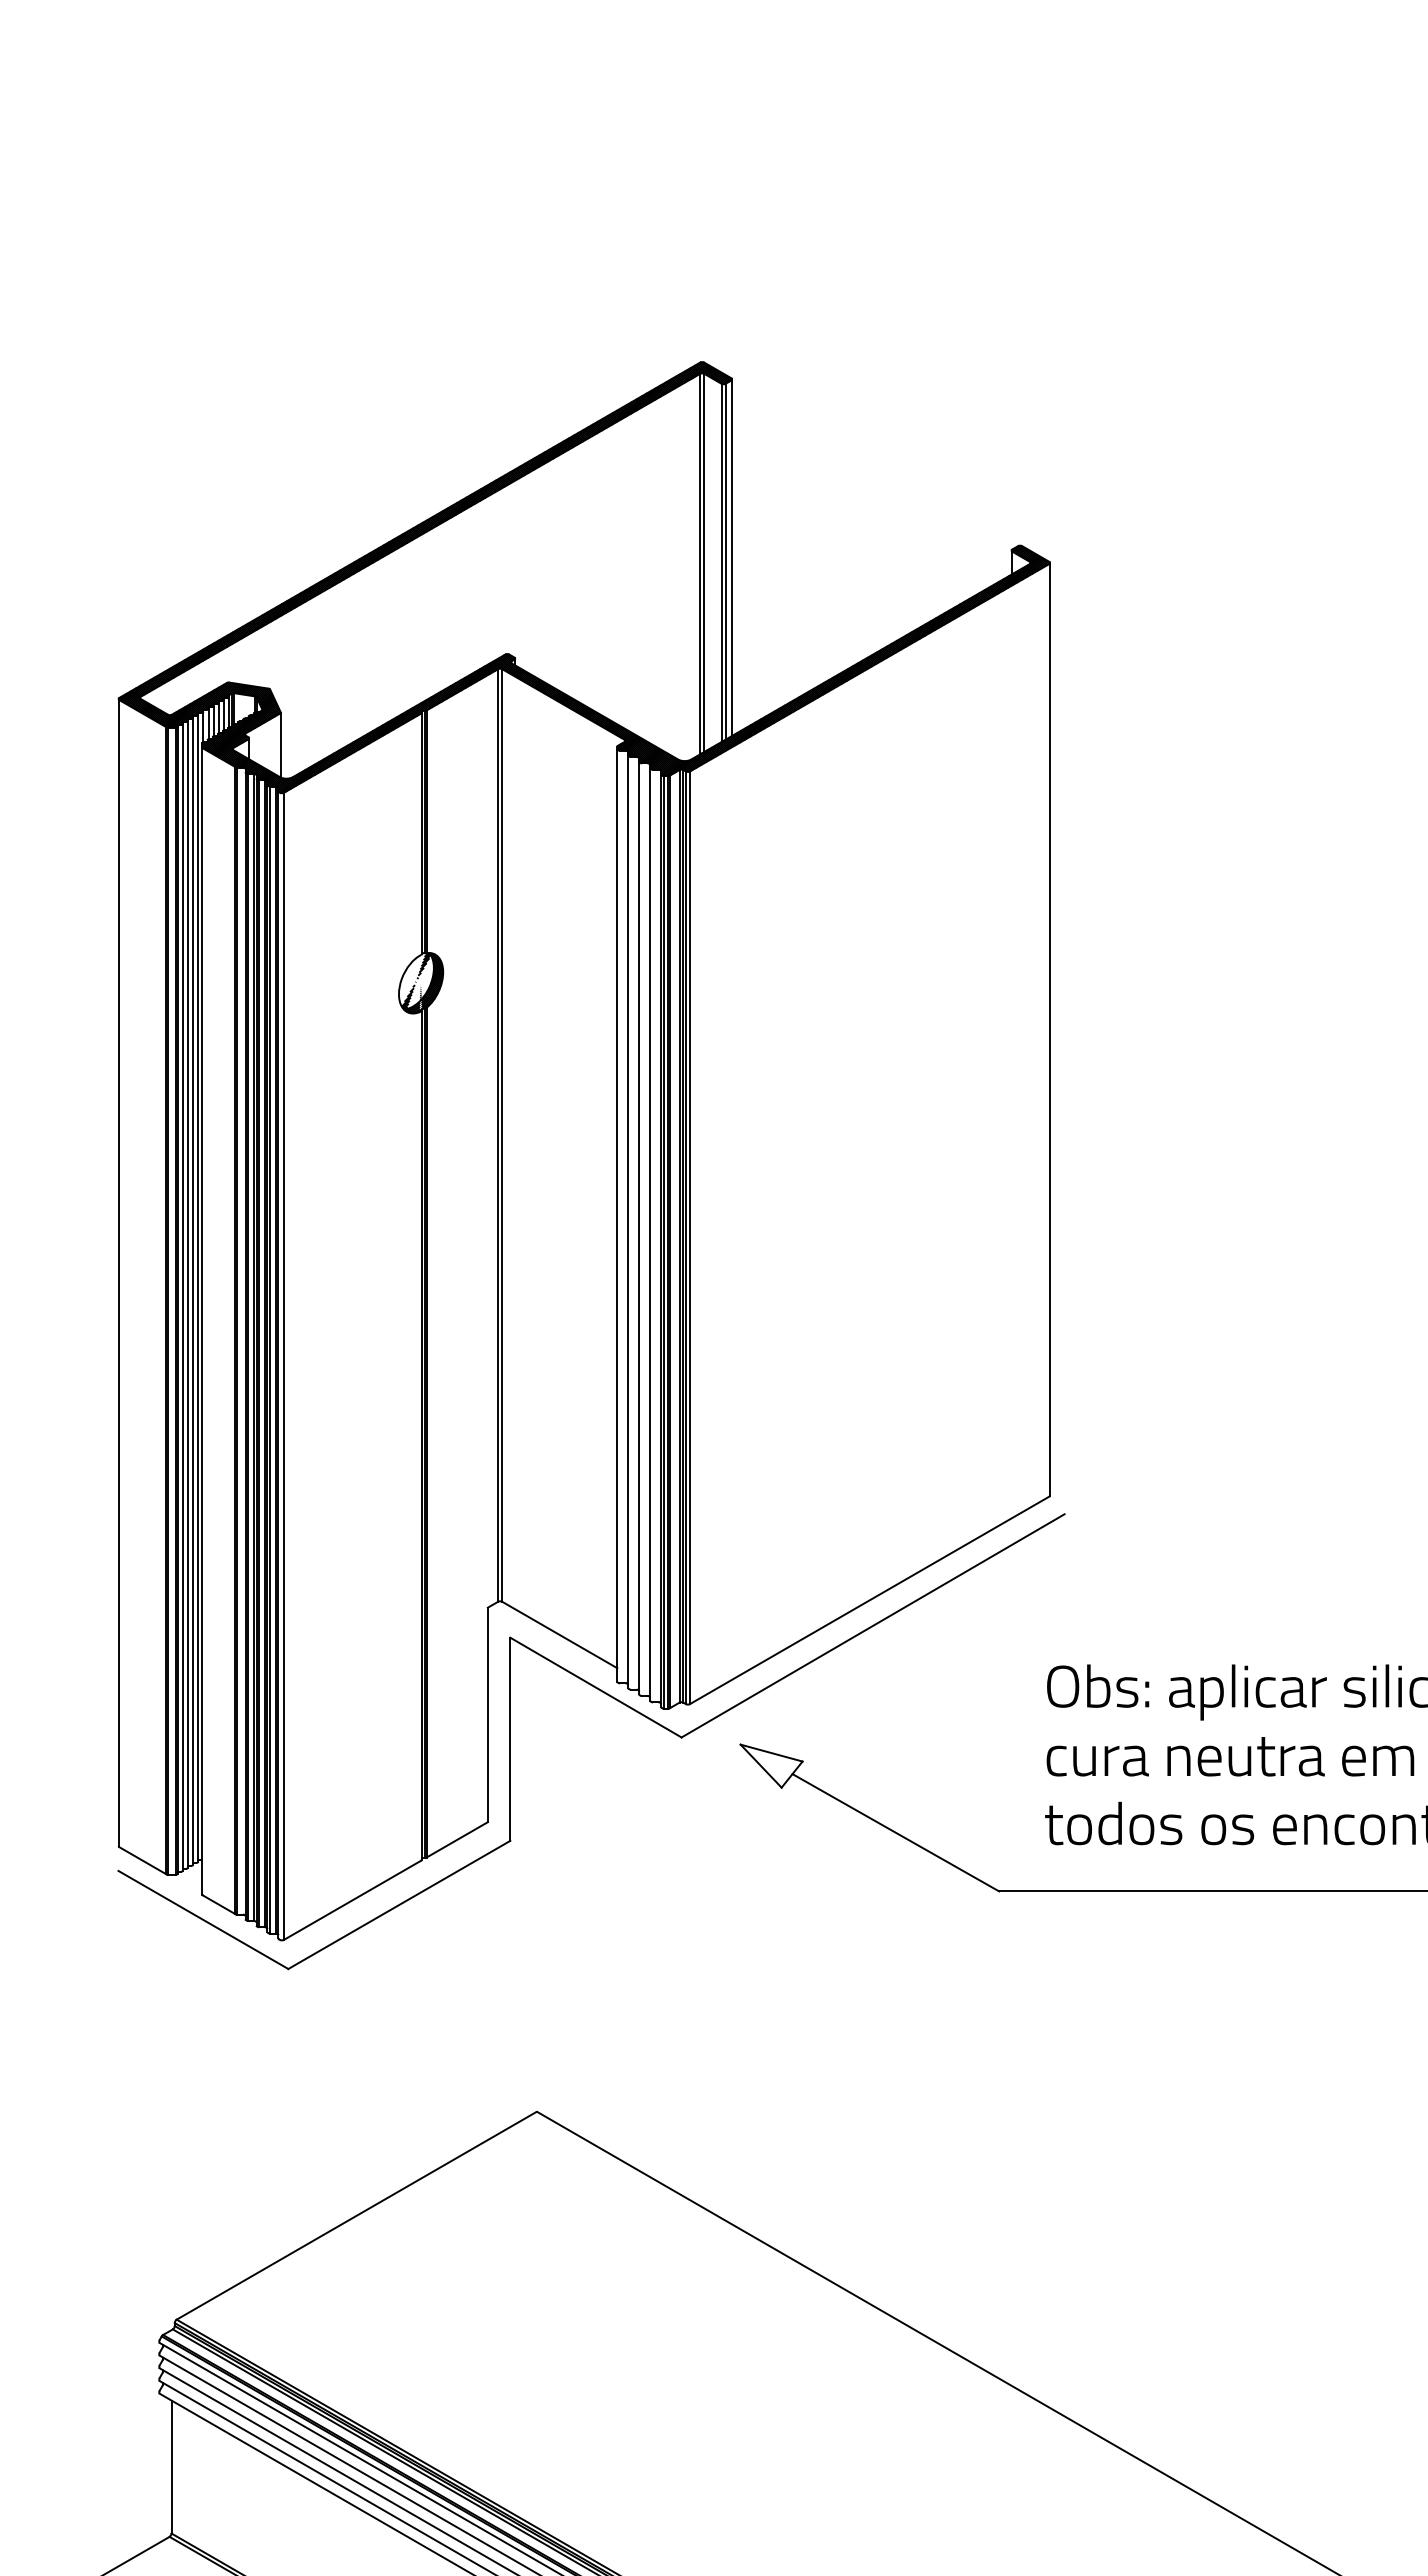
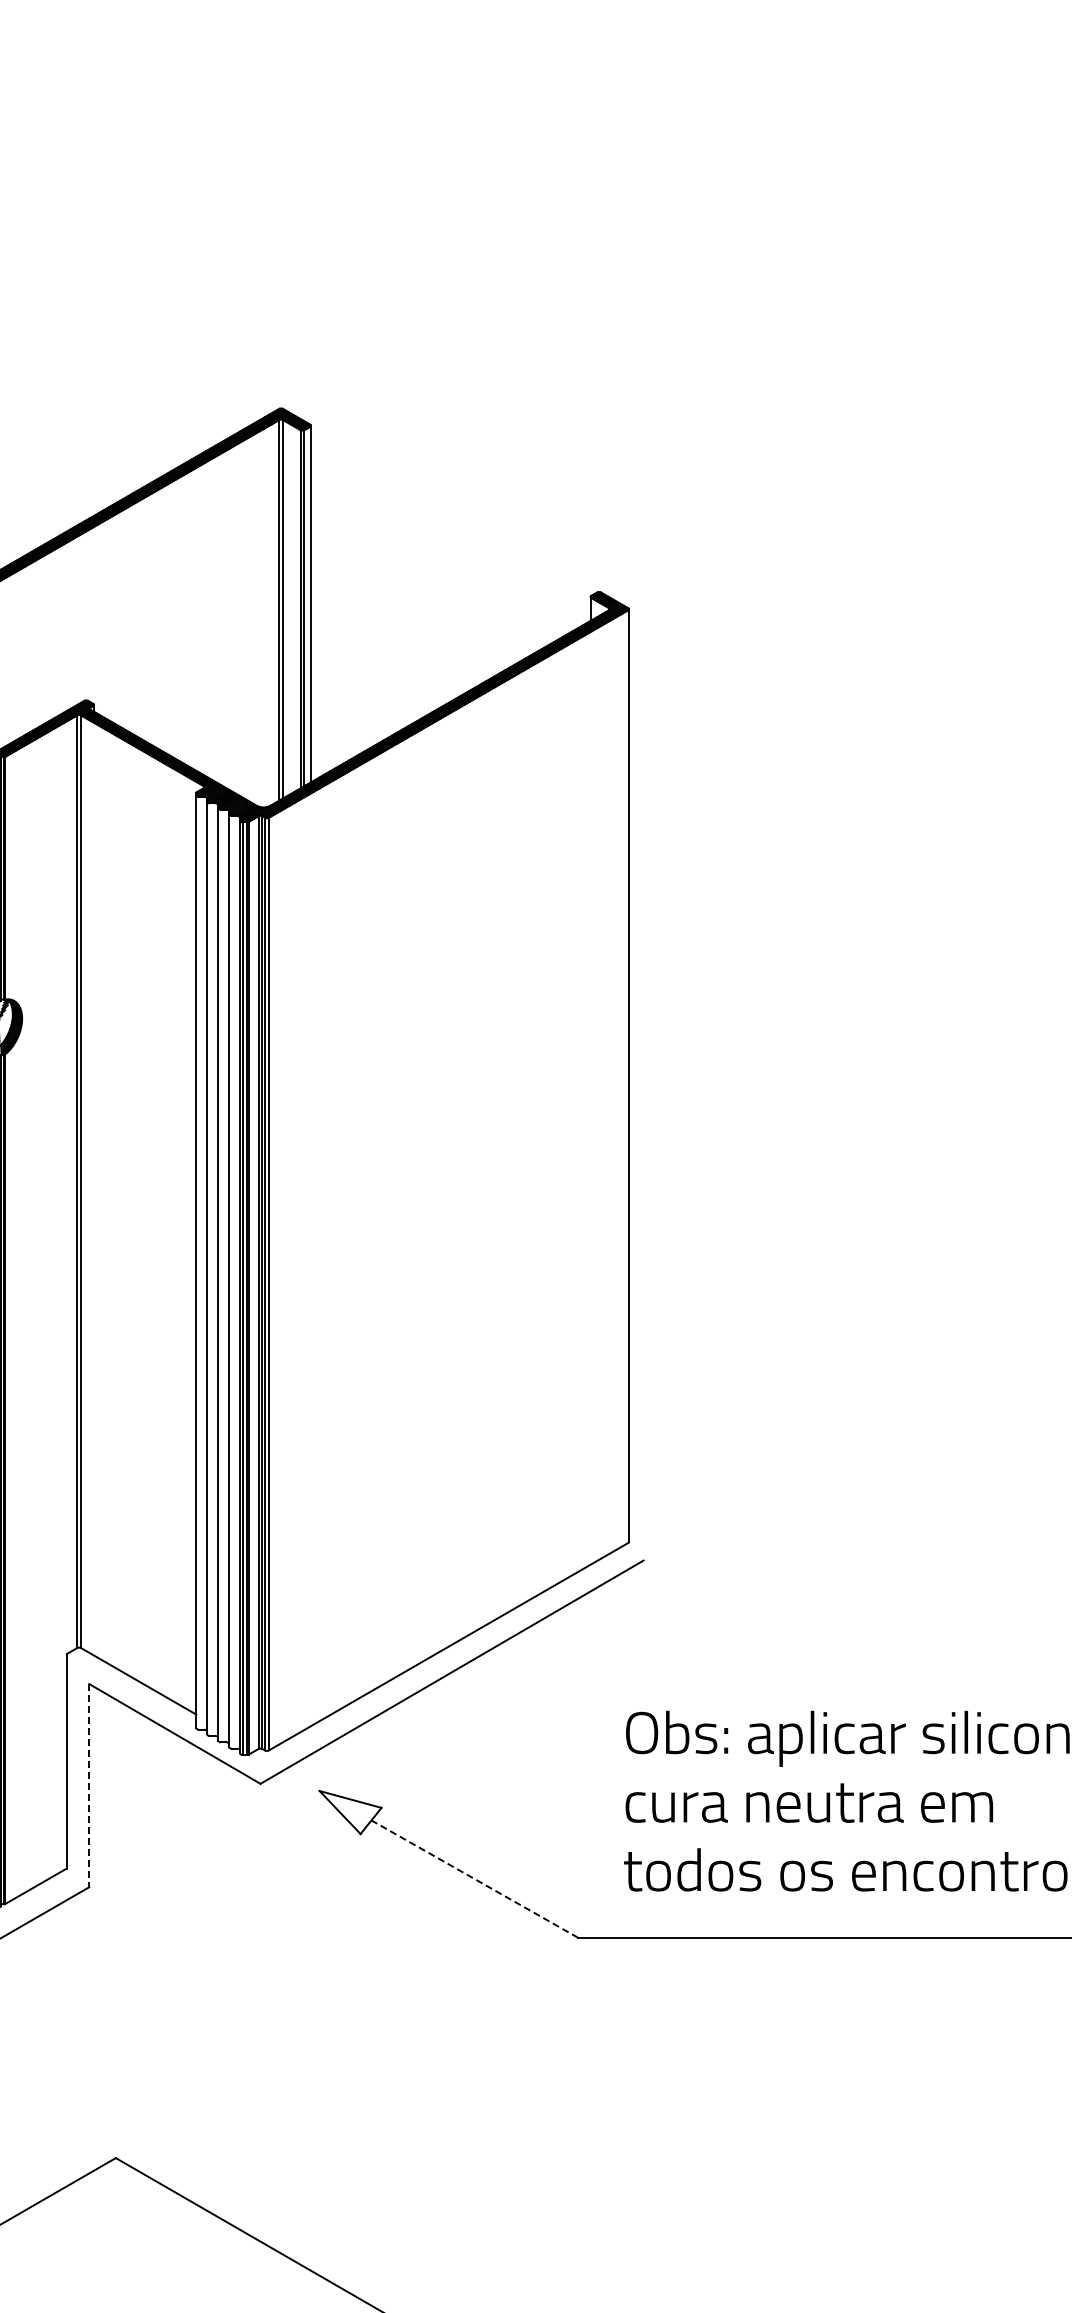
line: (510, 1739) -> (89, 1785), solid -> dashed
line: (895, 1832) -> (474, 1878), solid -> dashed

